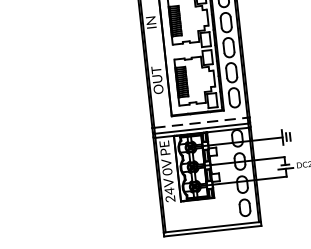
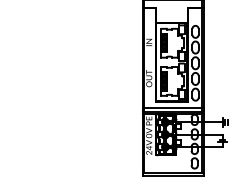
line: (201, 122) -> (173, 107), dashed -> solid

